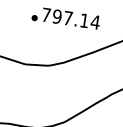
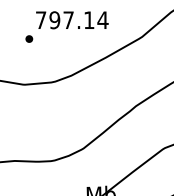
part: (34, 17) -> (29, 38), moved

